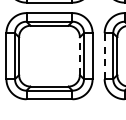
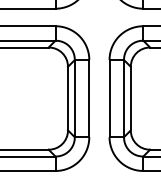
line: (79, 56) -> (67, 99), dashed -> solid
line: (104, 56) -> (109, 99), dashed -> solid

